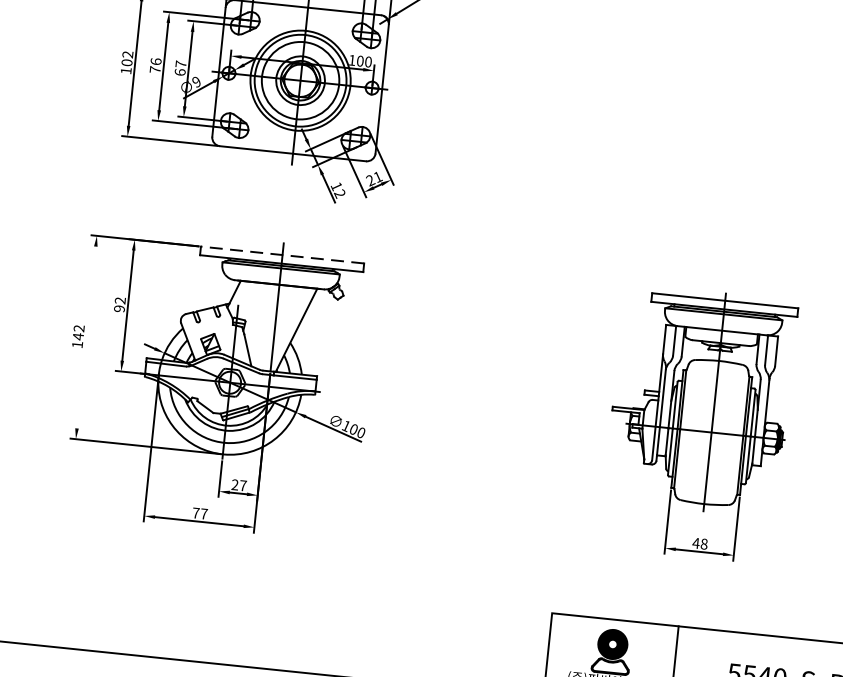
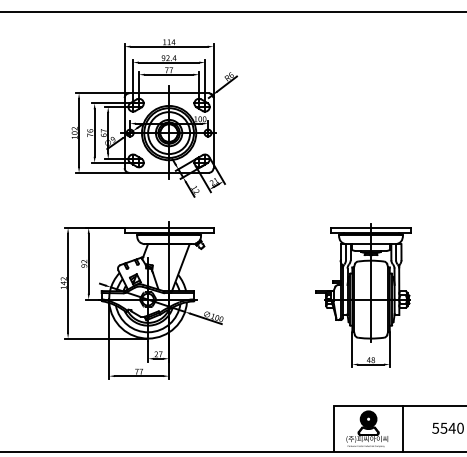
line: (281, 254) -> (168, 227), dashed -> solid
line: (87, 336) -> (68, 282), added
part: (698, 423) -> (363, 295), moved

